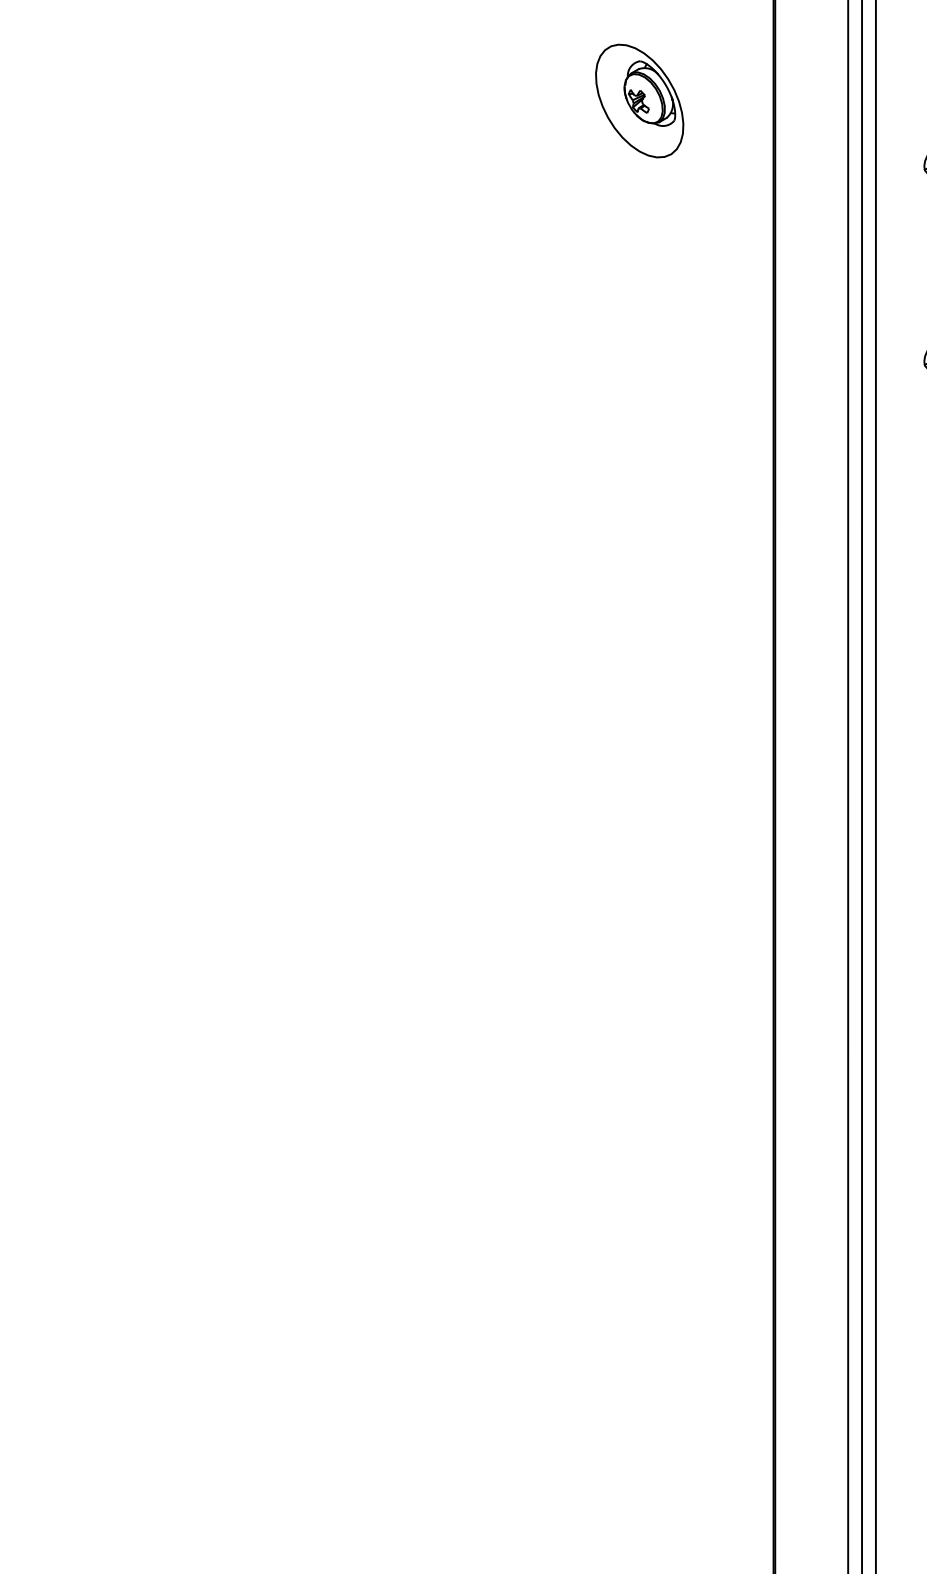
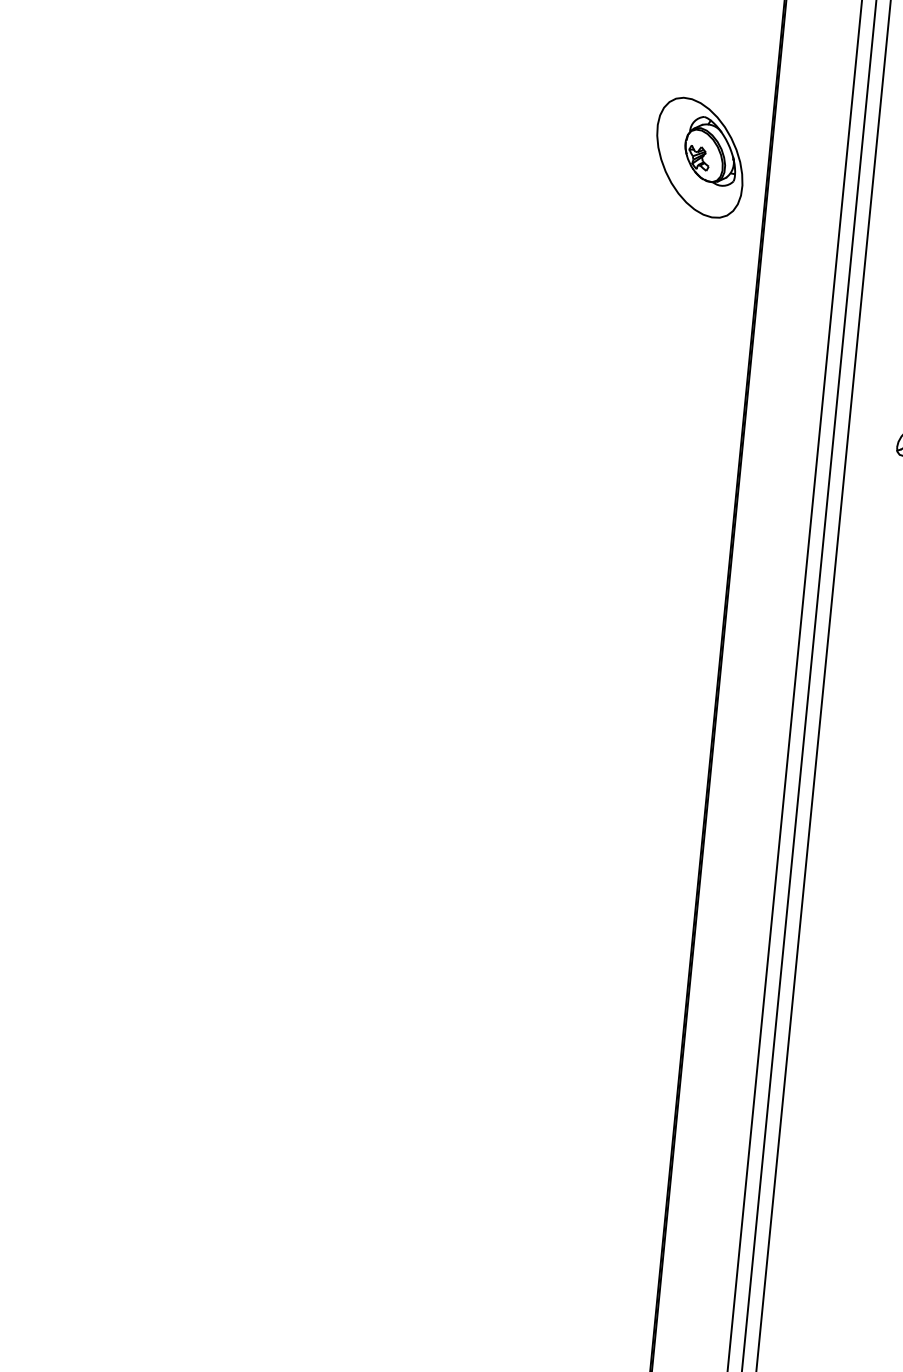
part: (639, 100) -> (699, 157), moved

